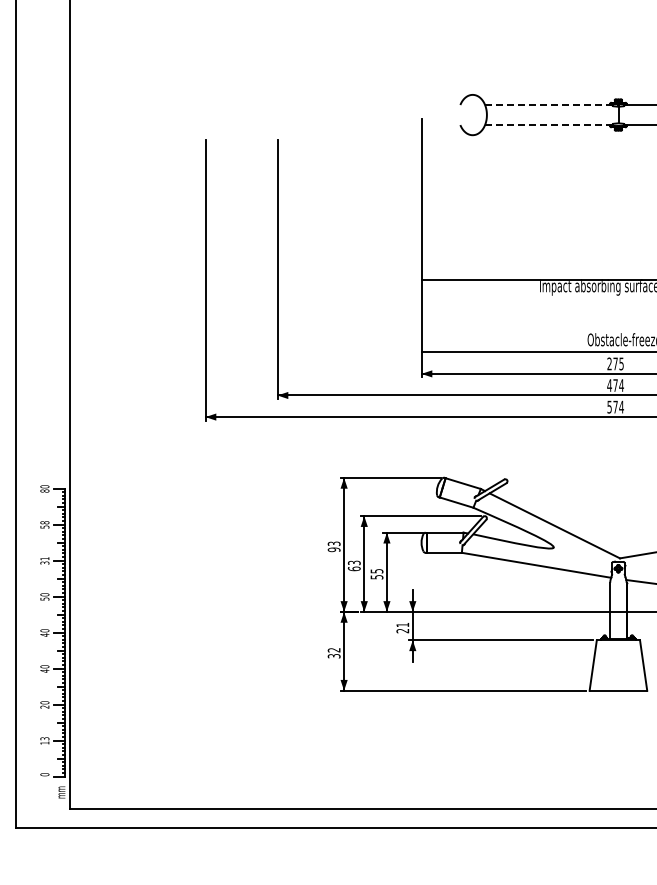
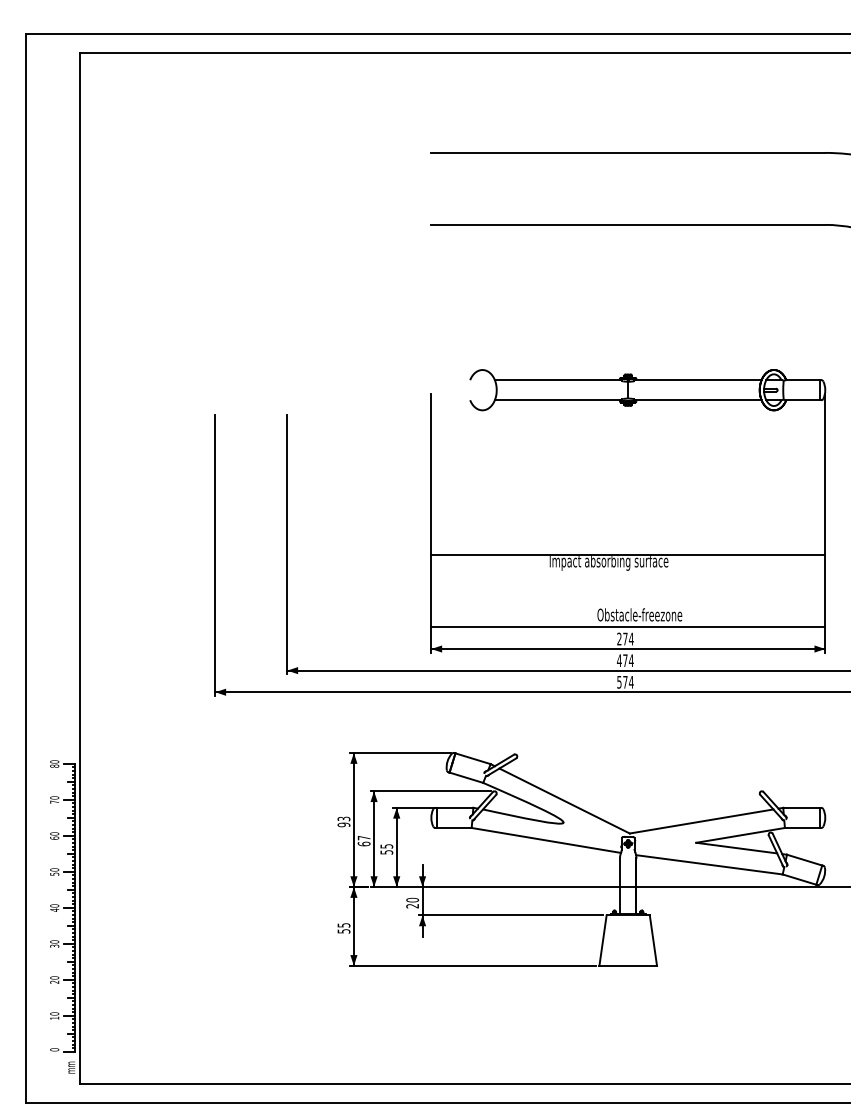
line: (548, 105) -> (558, 380), dashed -> solid
line: (548, 125) -> (558, 400), dashed -> solid
text: (620, 363) -> (630, 638), 275 -> 274
text: (44, 524) -> (54, 799), 58 -> 70
text: (44, 560) -> (54, 835), 31 -> 60
text: (353, 562) -> (363, 837), 63 -> 67
text: (402, 624) -> (412, 899), 21 -> 20
text: (333, 653) -> (343, 928), 32 -> 55
text: (44, 670) -> (54, 945), 40 -> 30
text: (44, 738) -> (54, 1013), 13 -> 10

